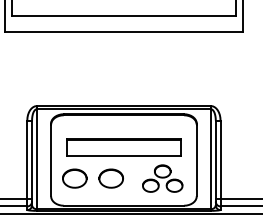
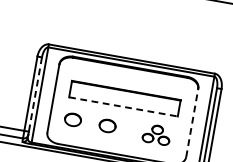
line: (124, 156) -> (124, 107), solid -> dashed
line: (32, 160) -> (35, 95), solid -> dashed
line: (196, 160) -> (191, 123), solid -> dashed
part: (74, 178) -> (72, 119), size x0.7
part: (110, 178) -> (106, 125), size x0.7
part: (162, 178) -> (156, 134), size x0.7

